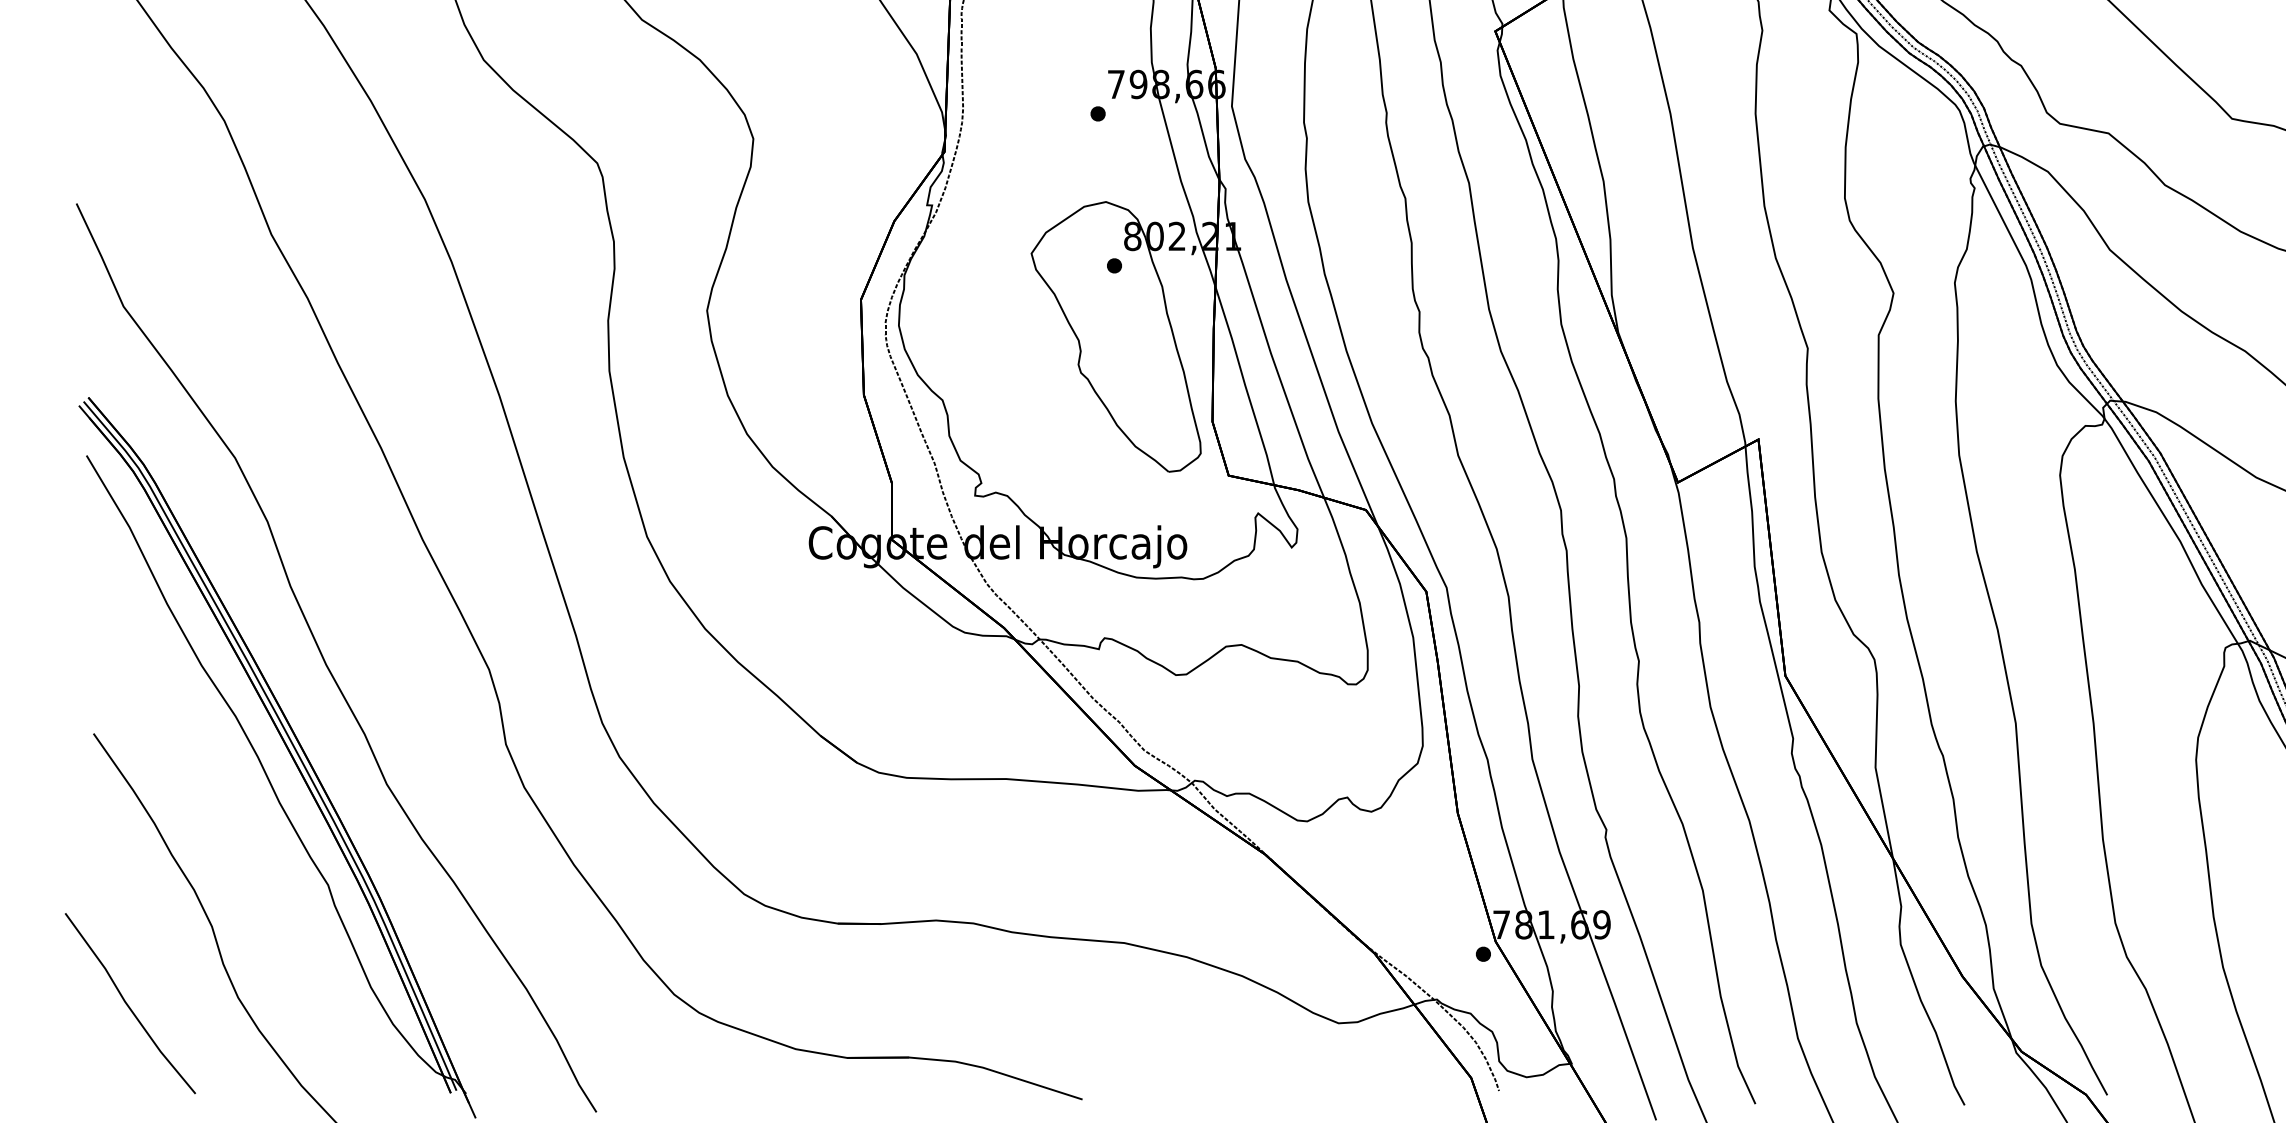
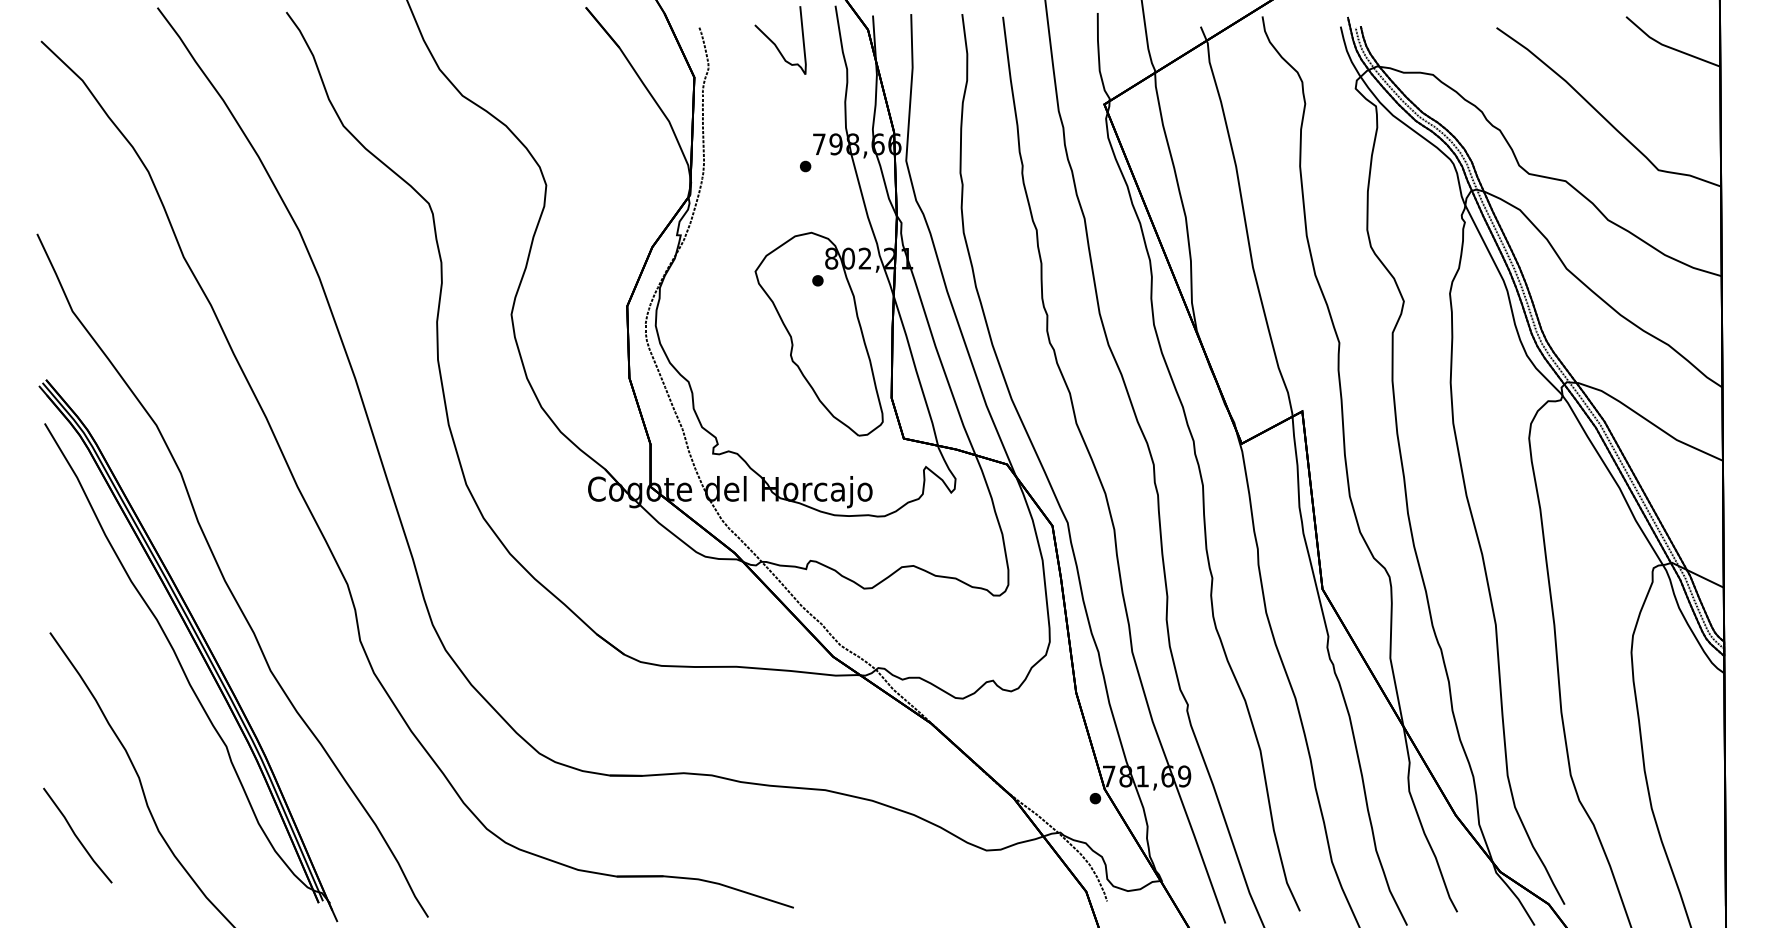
part: (130, 1003) -> (77, 835), size x0.7

